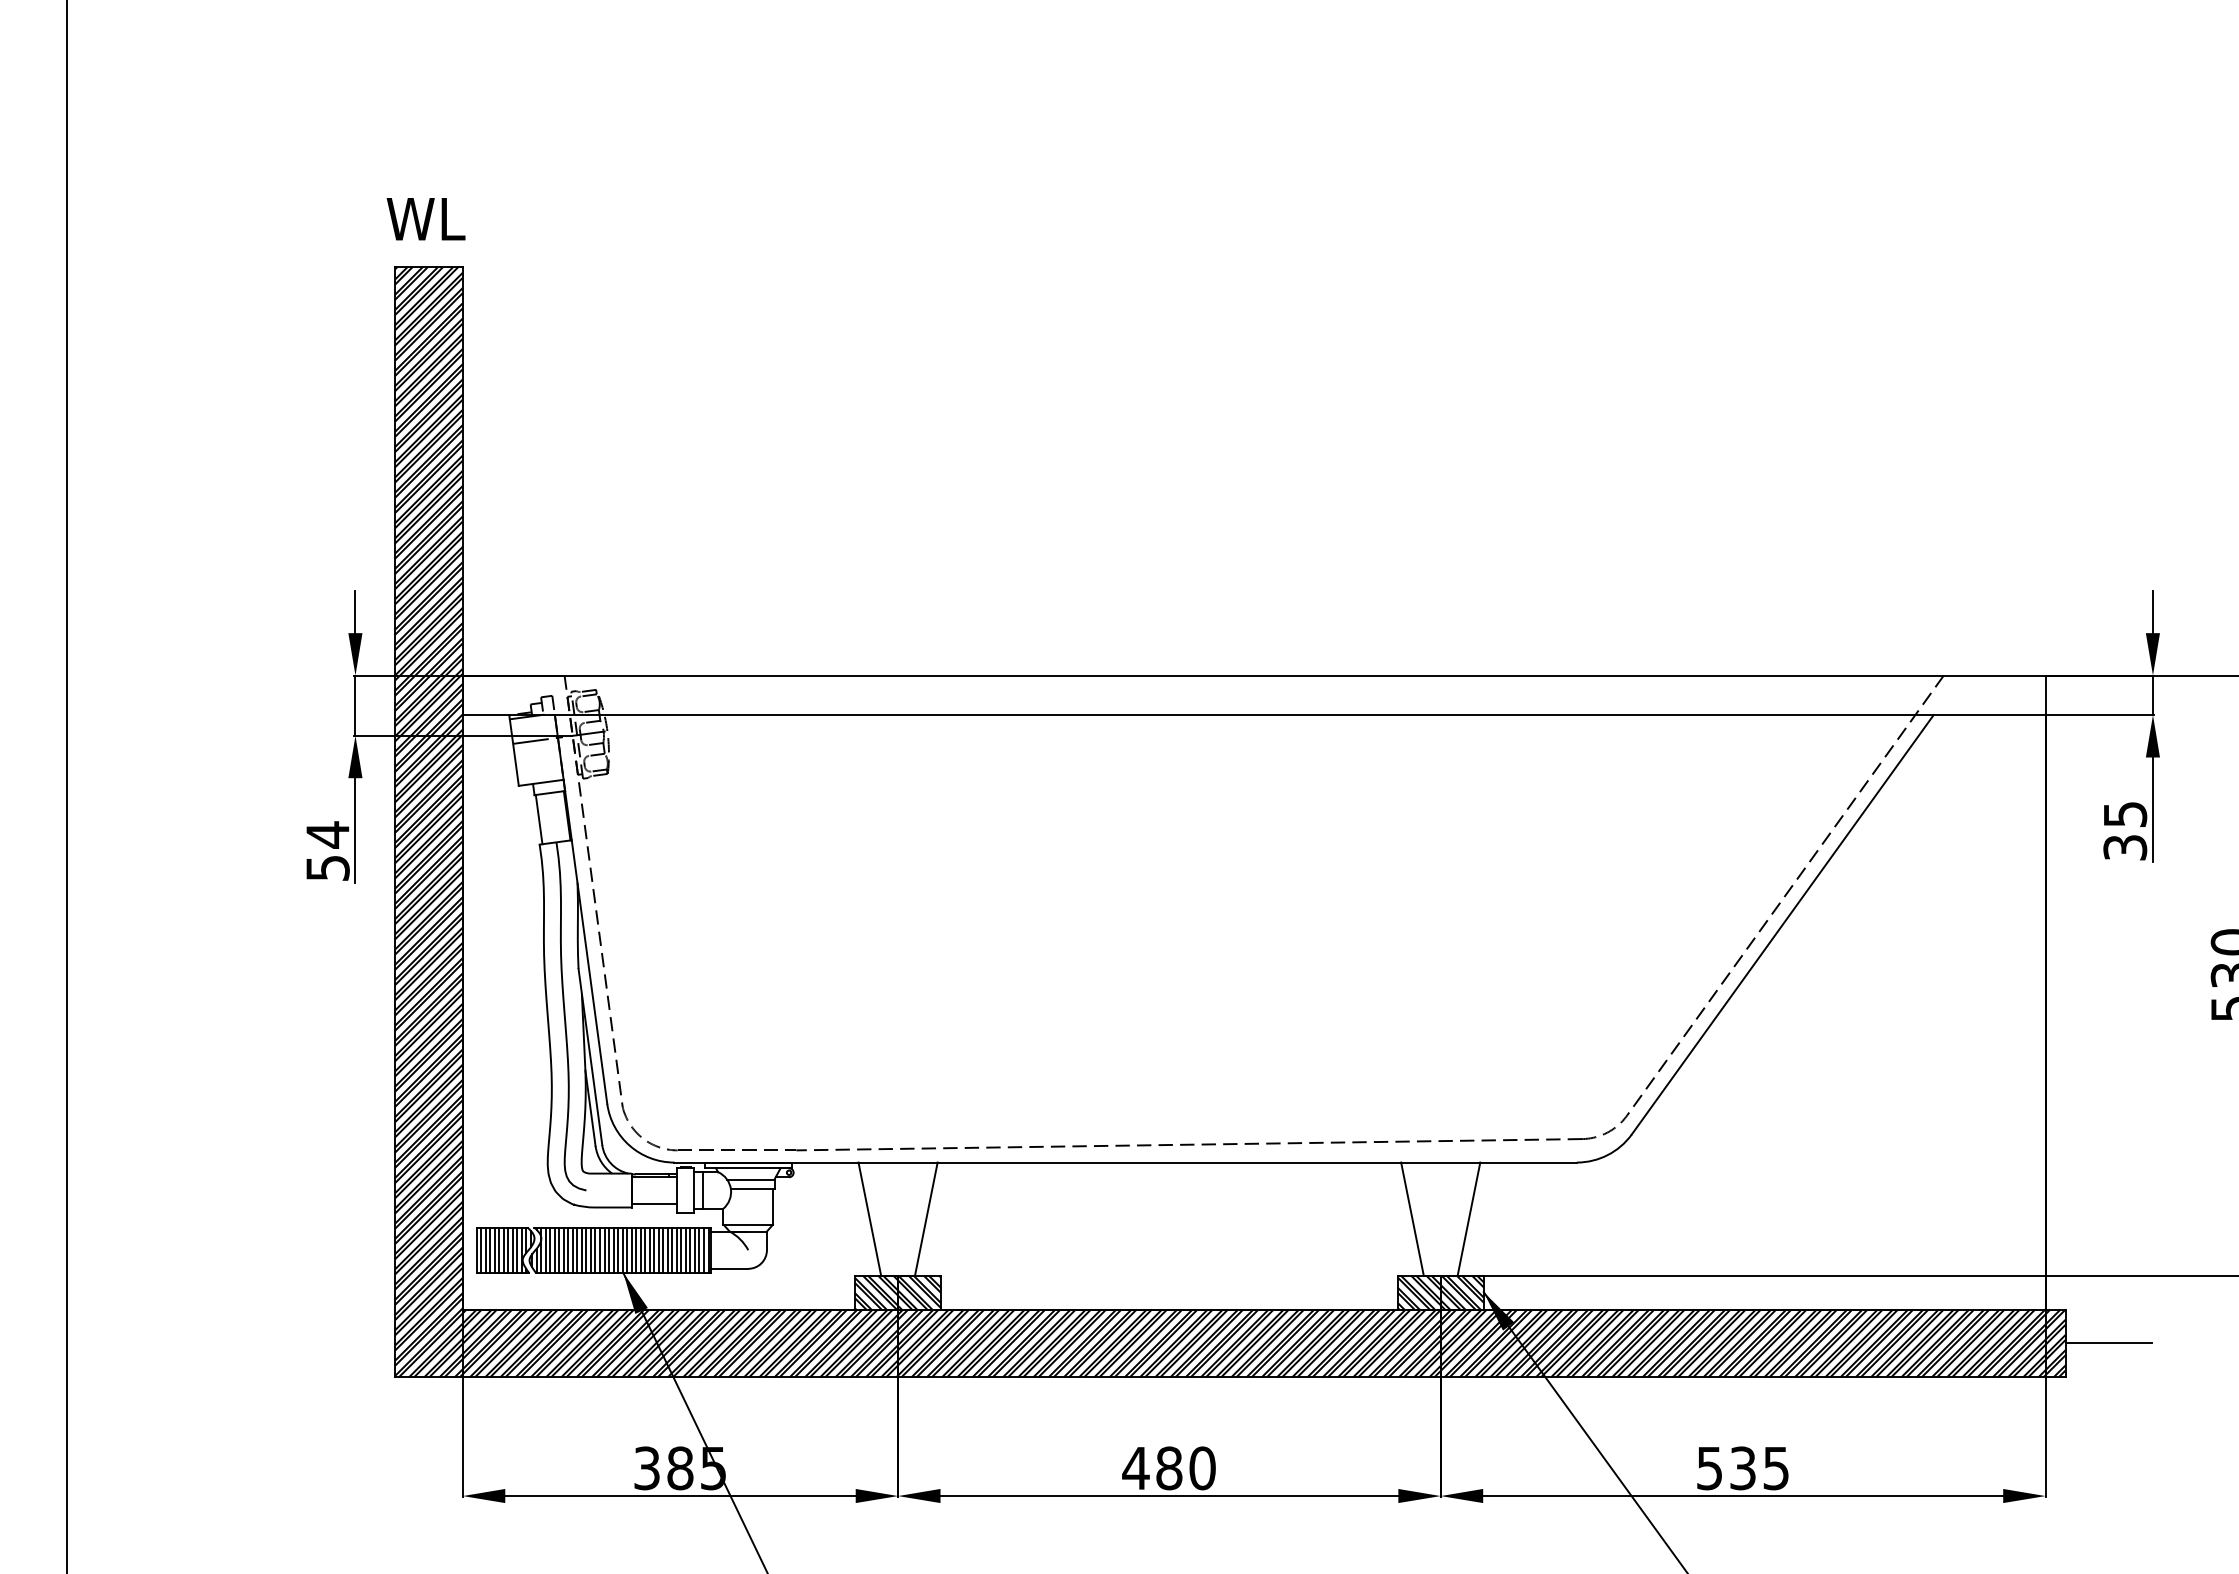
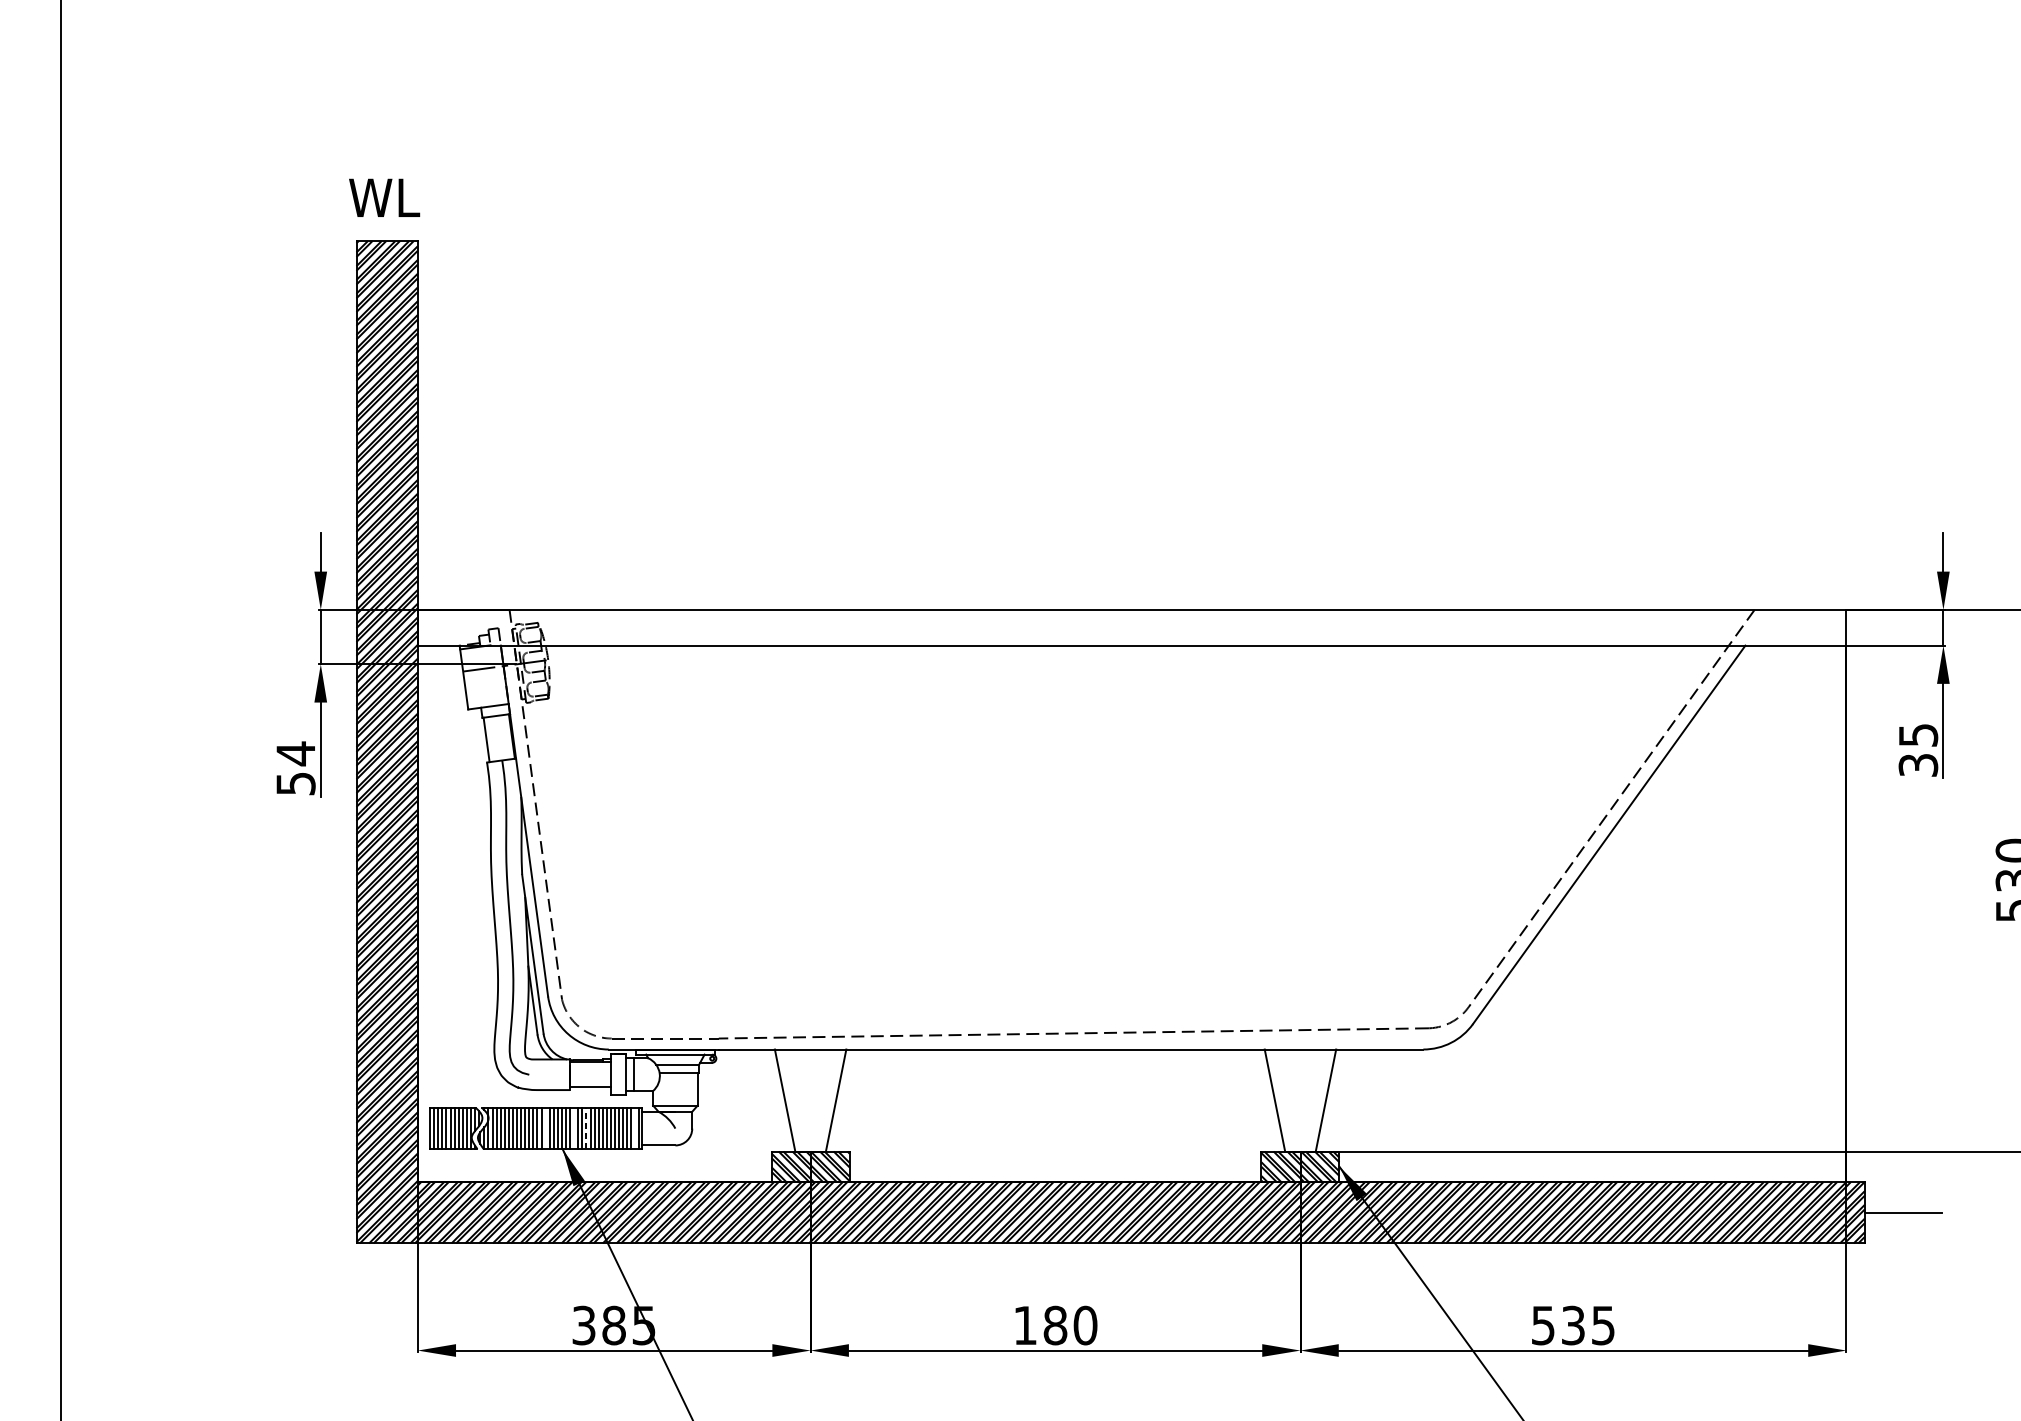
line: (604, 1249) -> (545, 1127), removed
line: (636, 1249) -> (574, 1127), removed
line: (703, 1249) -> (634, 1127), removed
line: (649, 1250) -> (586, 1128), solid -> dashed
text: (1135, 1468) -> (1024, 1325), 480 -> 180

